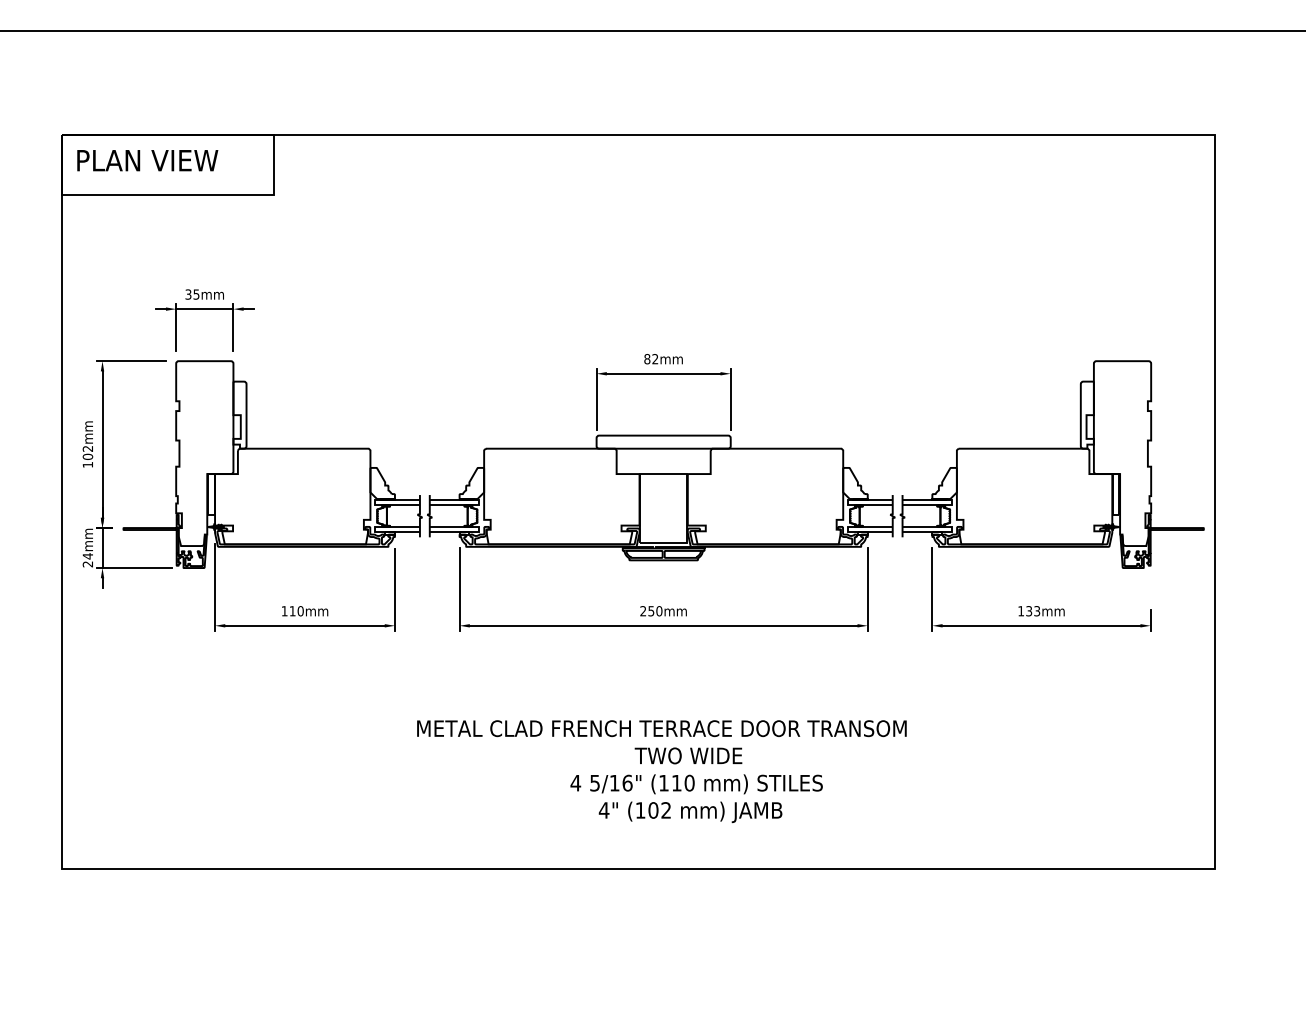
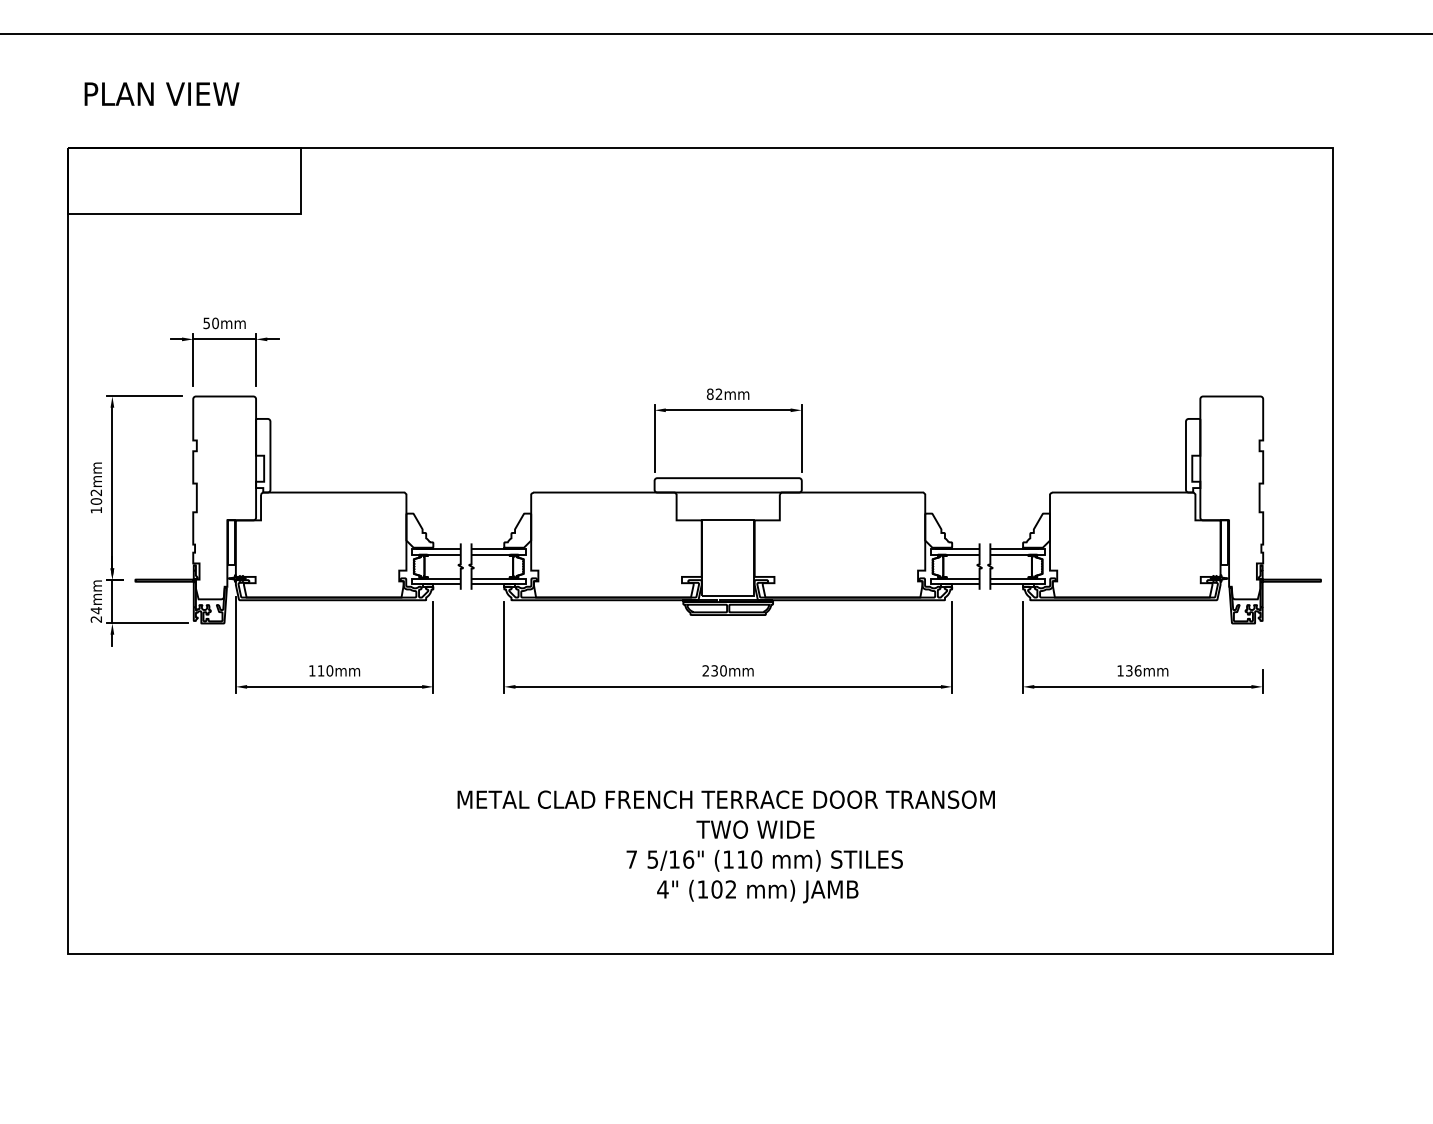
text: (147, 160) -> (161, 93), moved
text: (192, 294) -> (211, 323), 35mm -> 50mm
text: (651, 610) -> (714, 670), 250mm -> 230mm
text: (1037, 611) -> (1138, 671), 133mm -> 136mm
text: (575, 783) -> (631, 859), 4 -> 7

